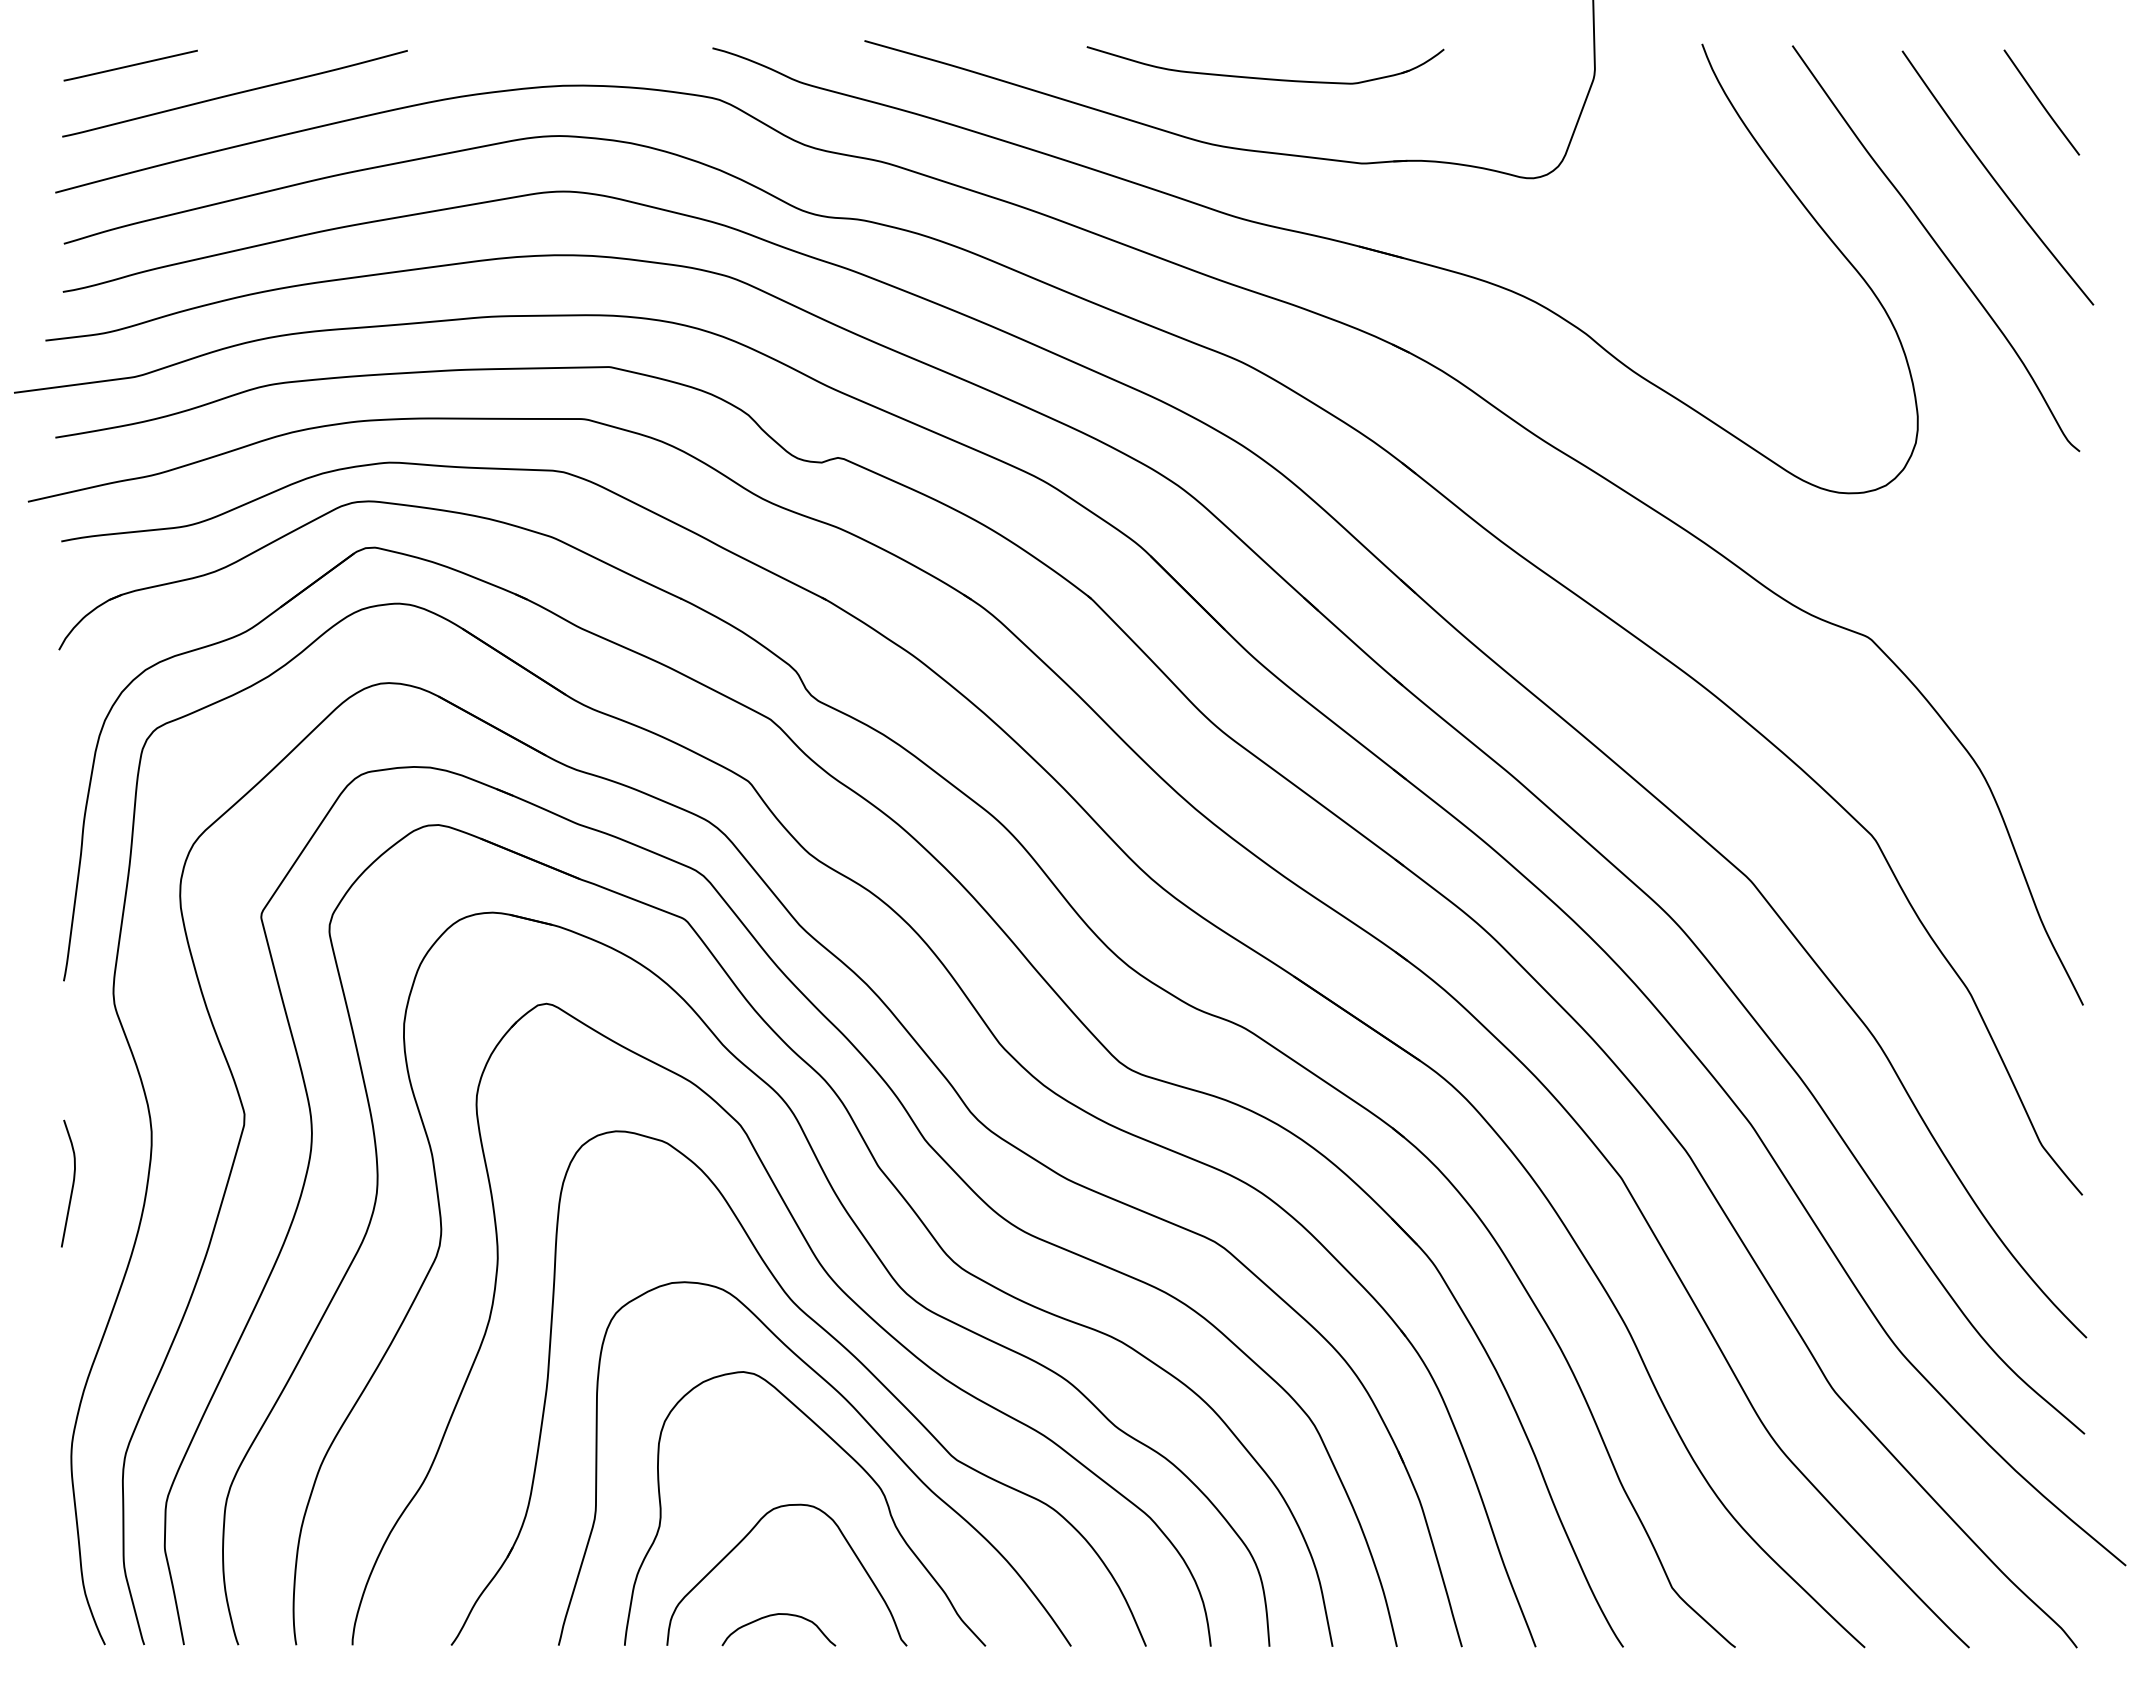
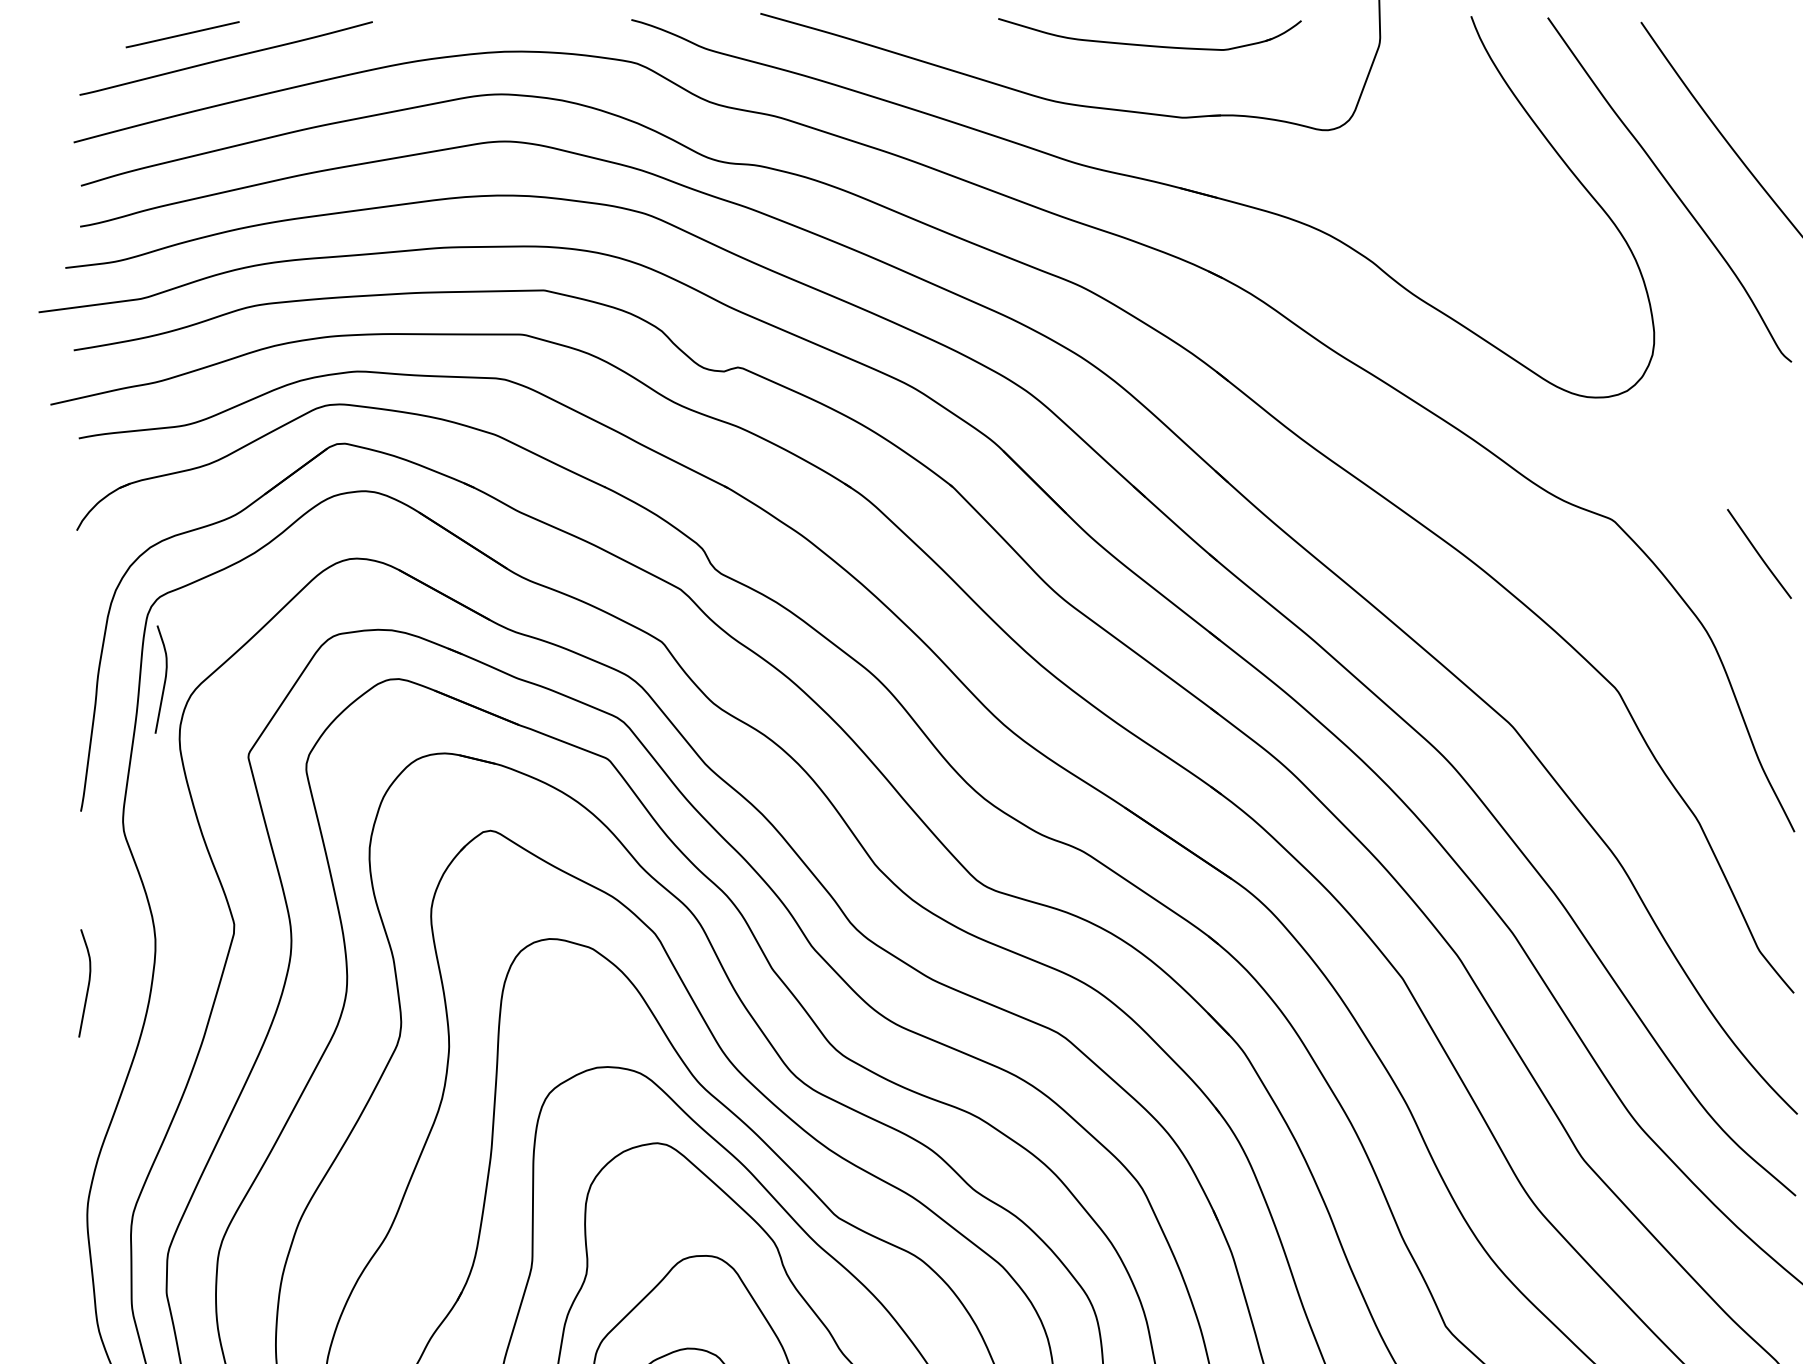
line: (130, 65) -> (182, 34), moved
part: (1262, 77) -> (1147, 44), moved
curve: (2041, 102) -> (1759, 553), moved
curve: (162, 825) -> (164, 679), added

